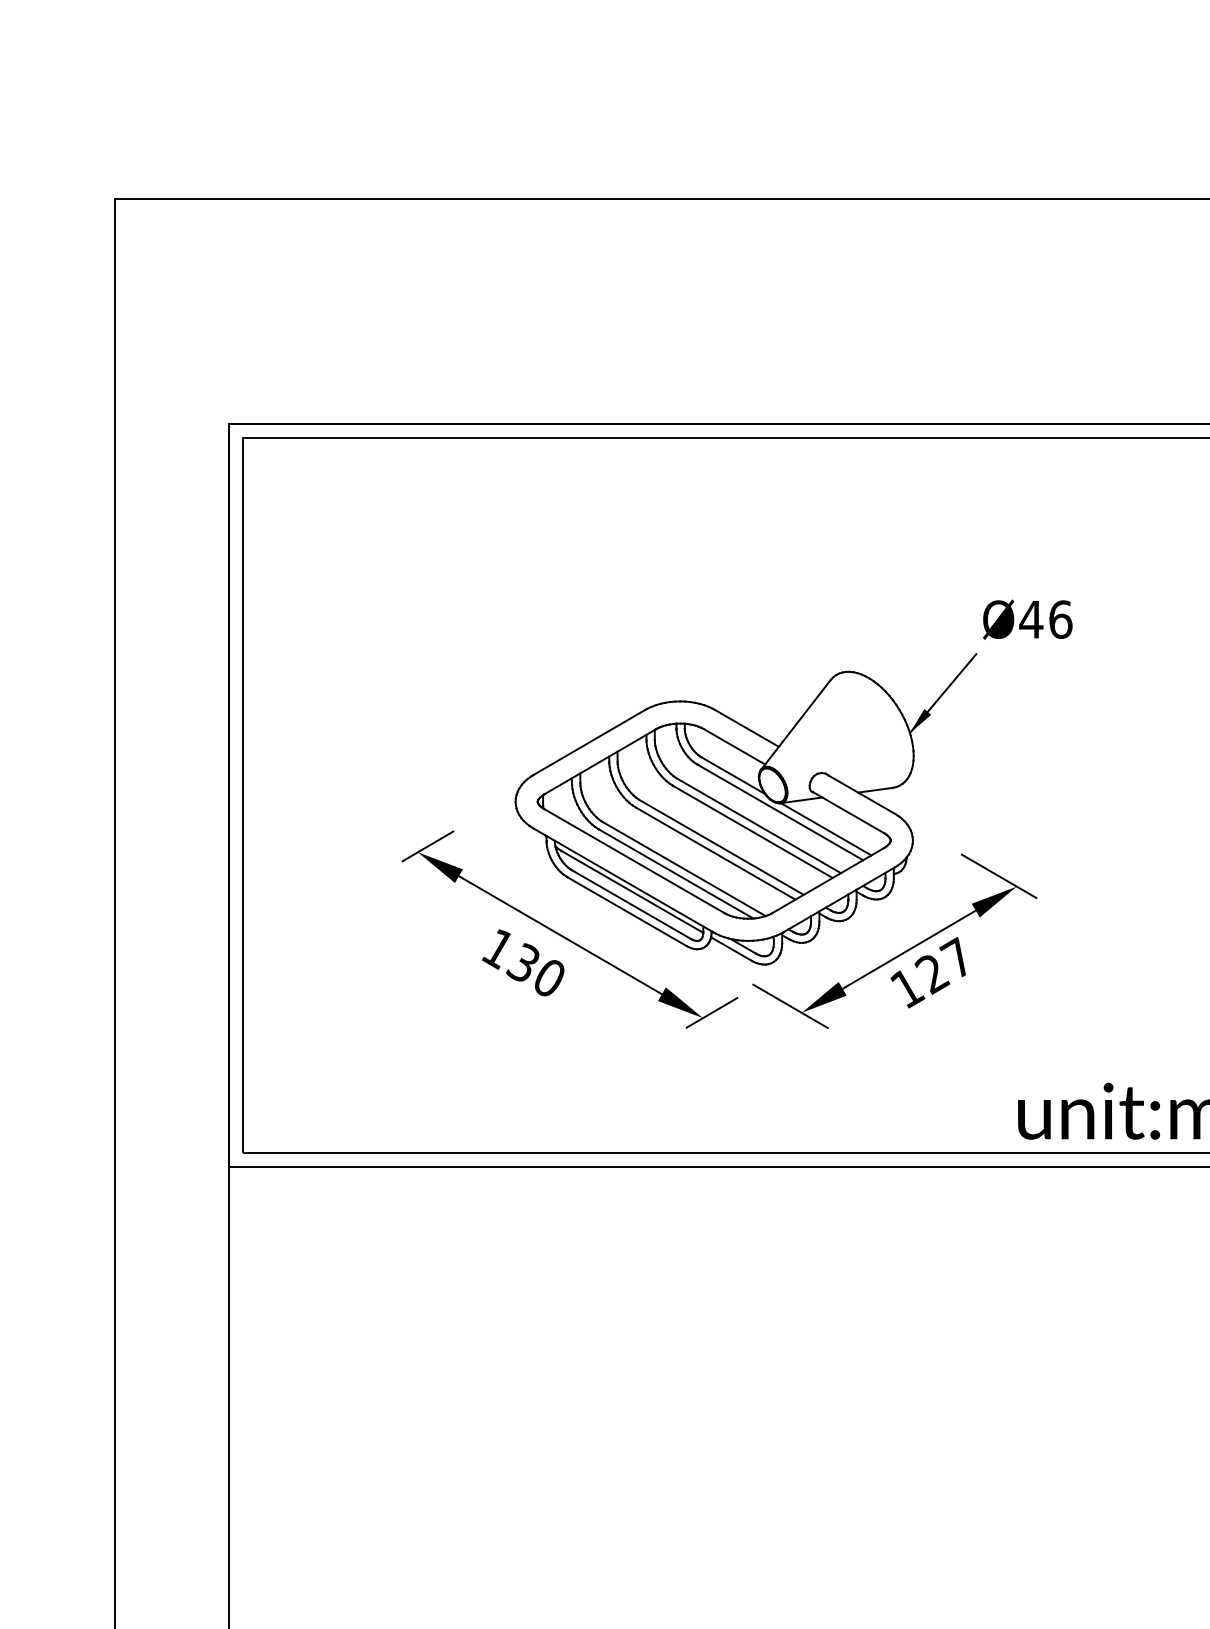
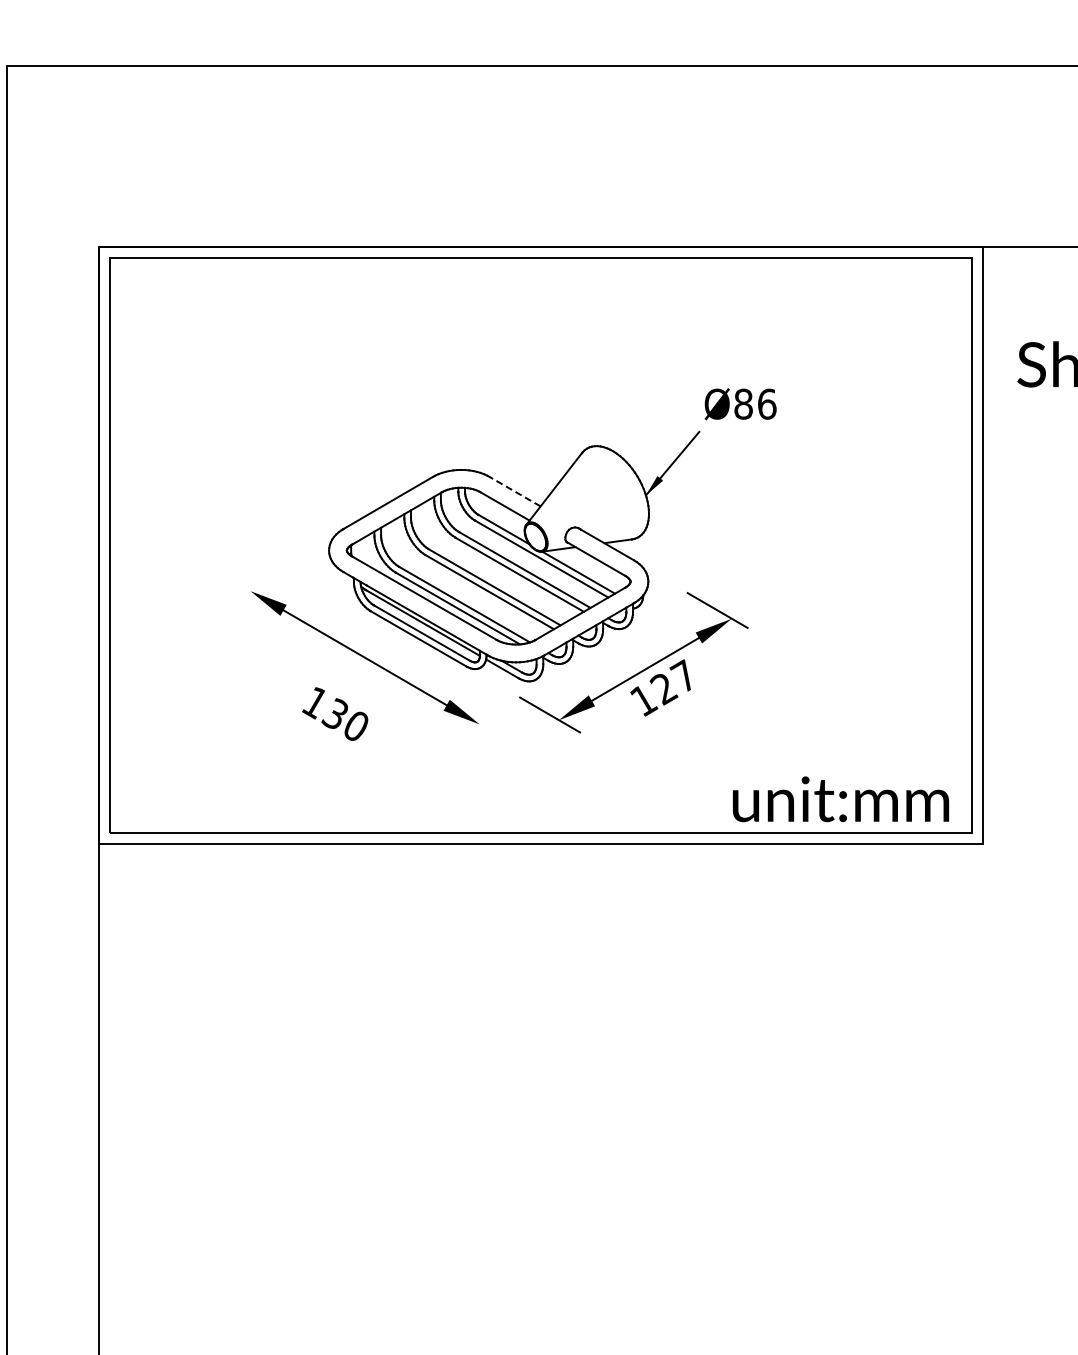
text: (1031, 618) -> (743, 403), Ø46 -> Ø86
line: (746, 728) -> (514, 491), solid -> dashed
line: (427, 846) -> (258, 586), removed
text: (523, 962) -> (335, 713), moved
line: (711, 1013) -> (486, 720), removed

